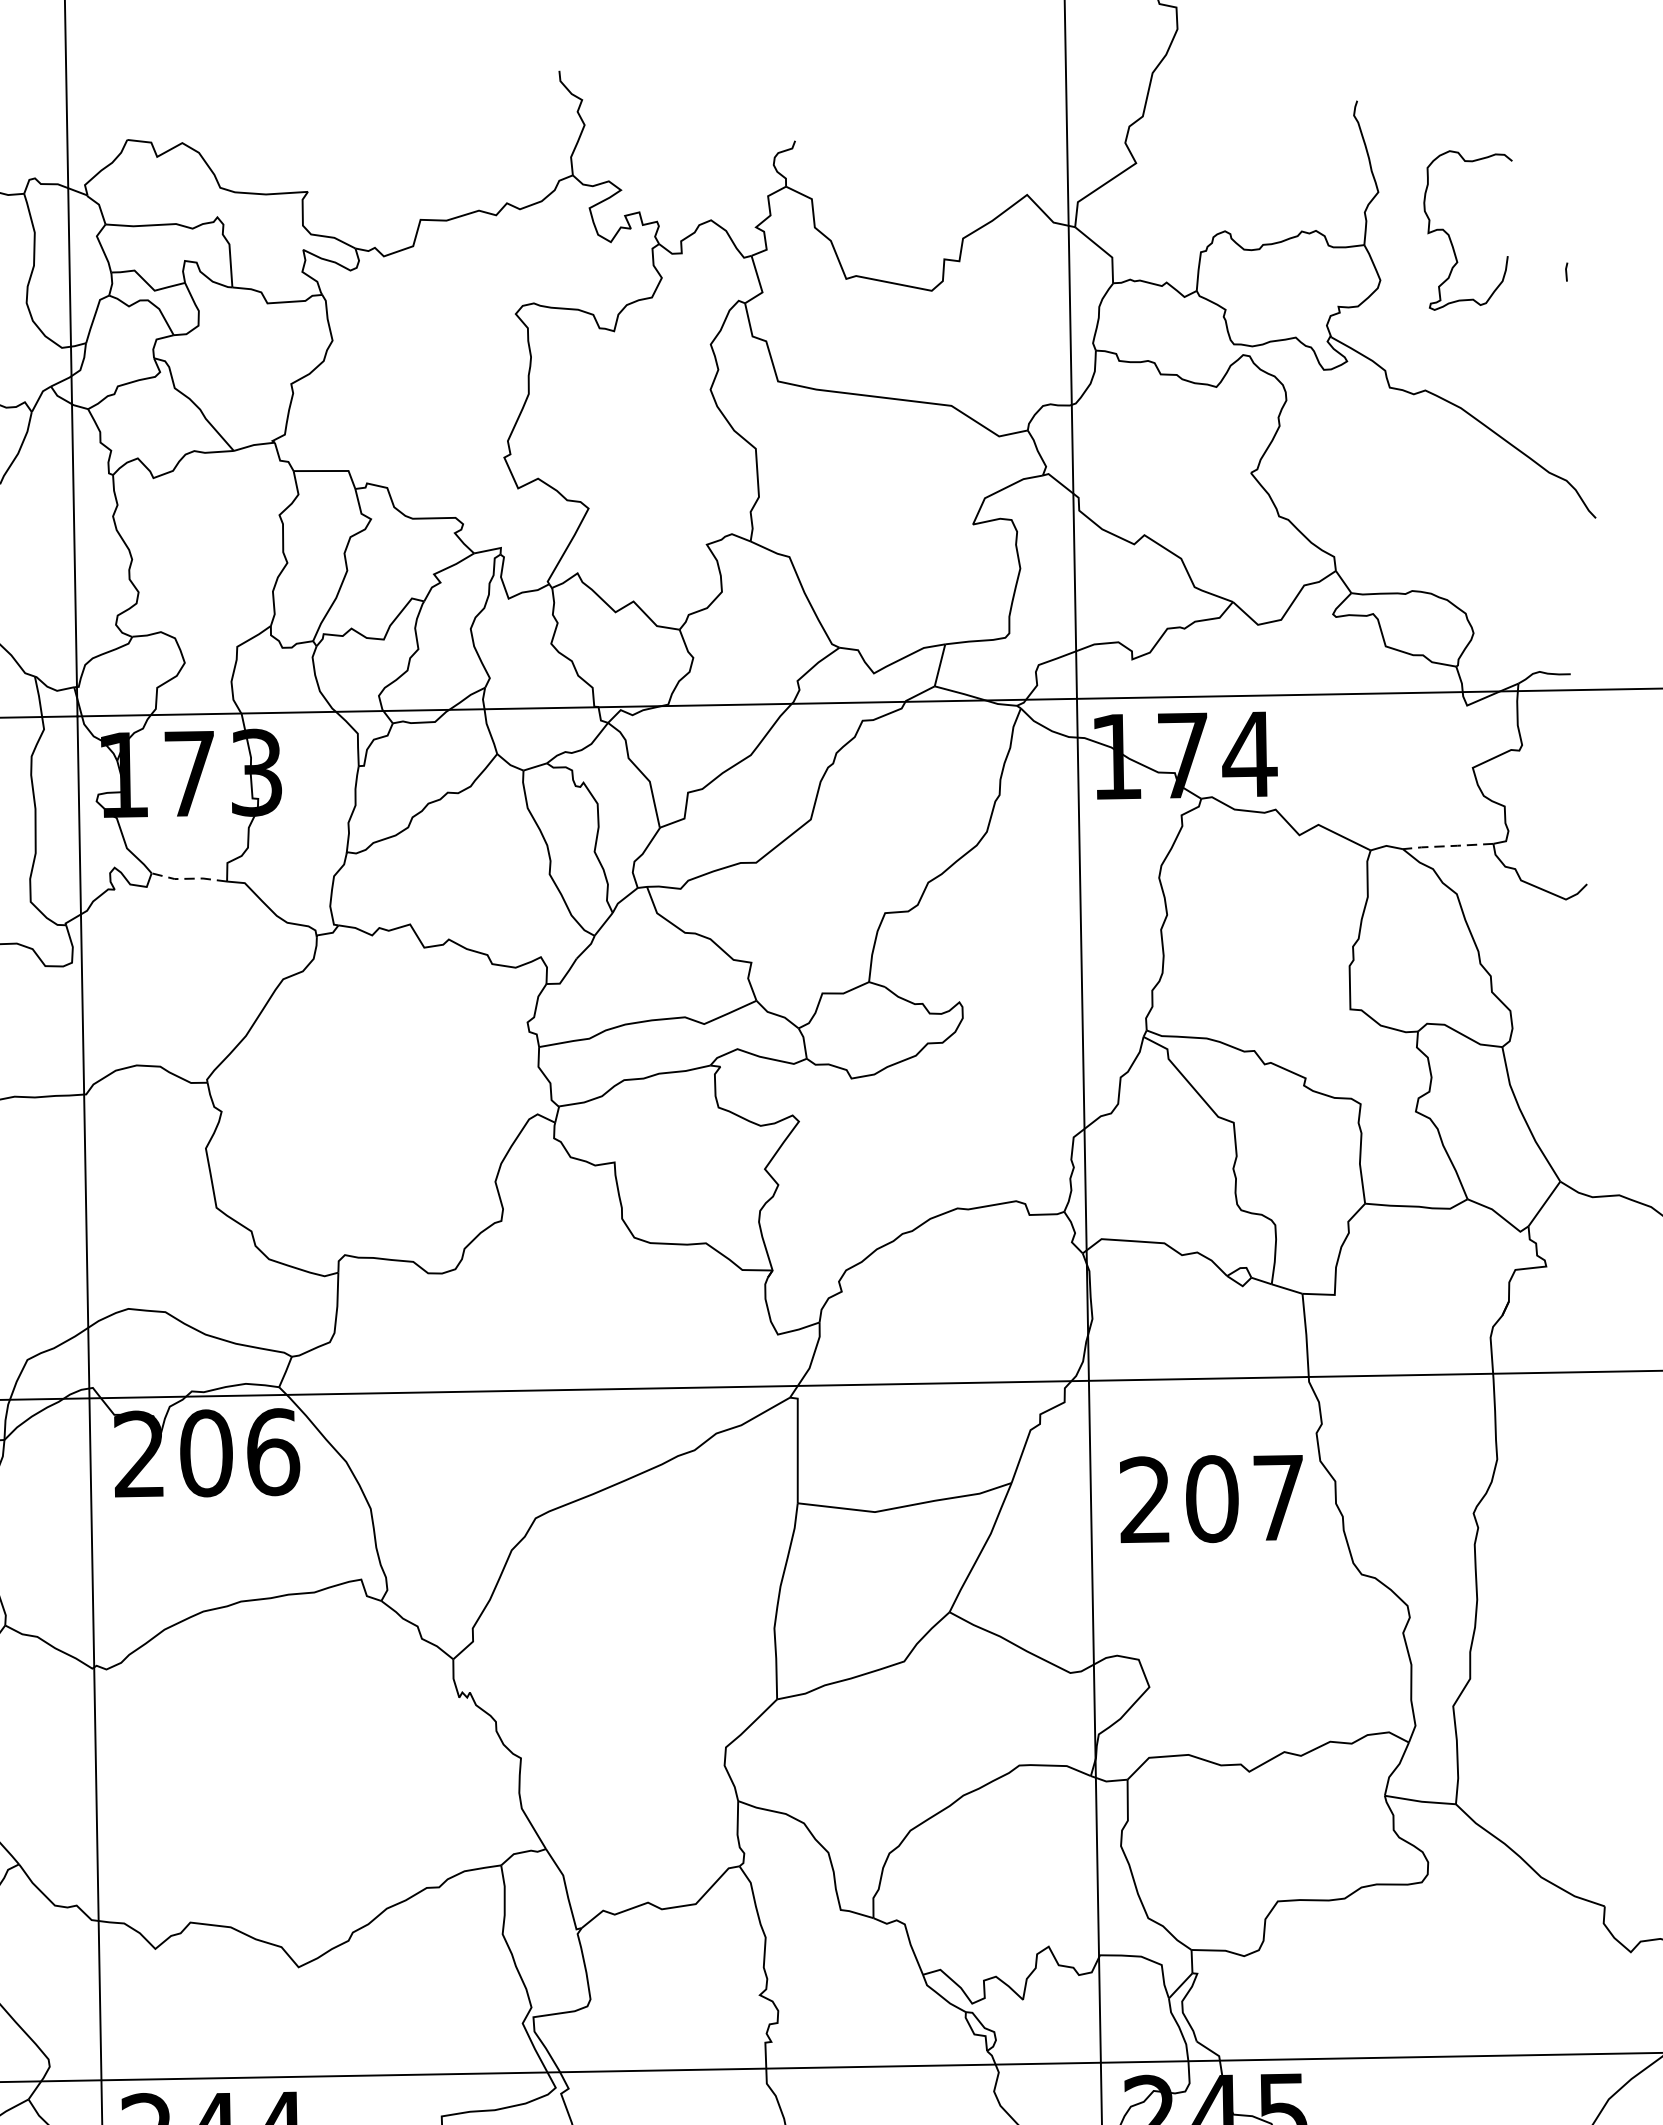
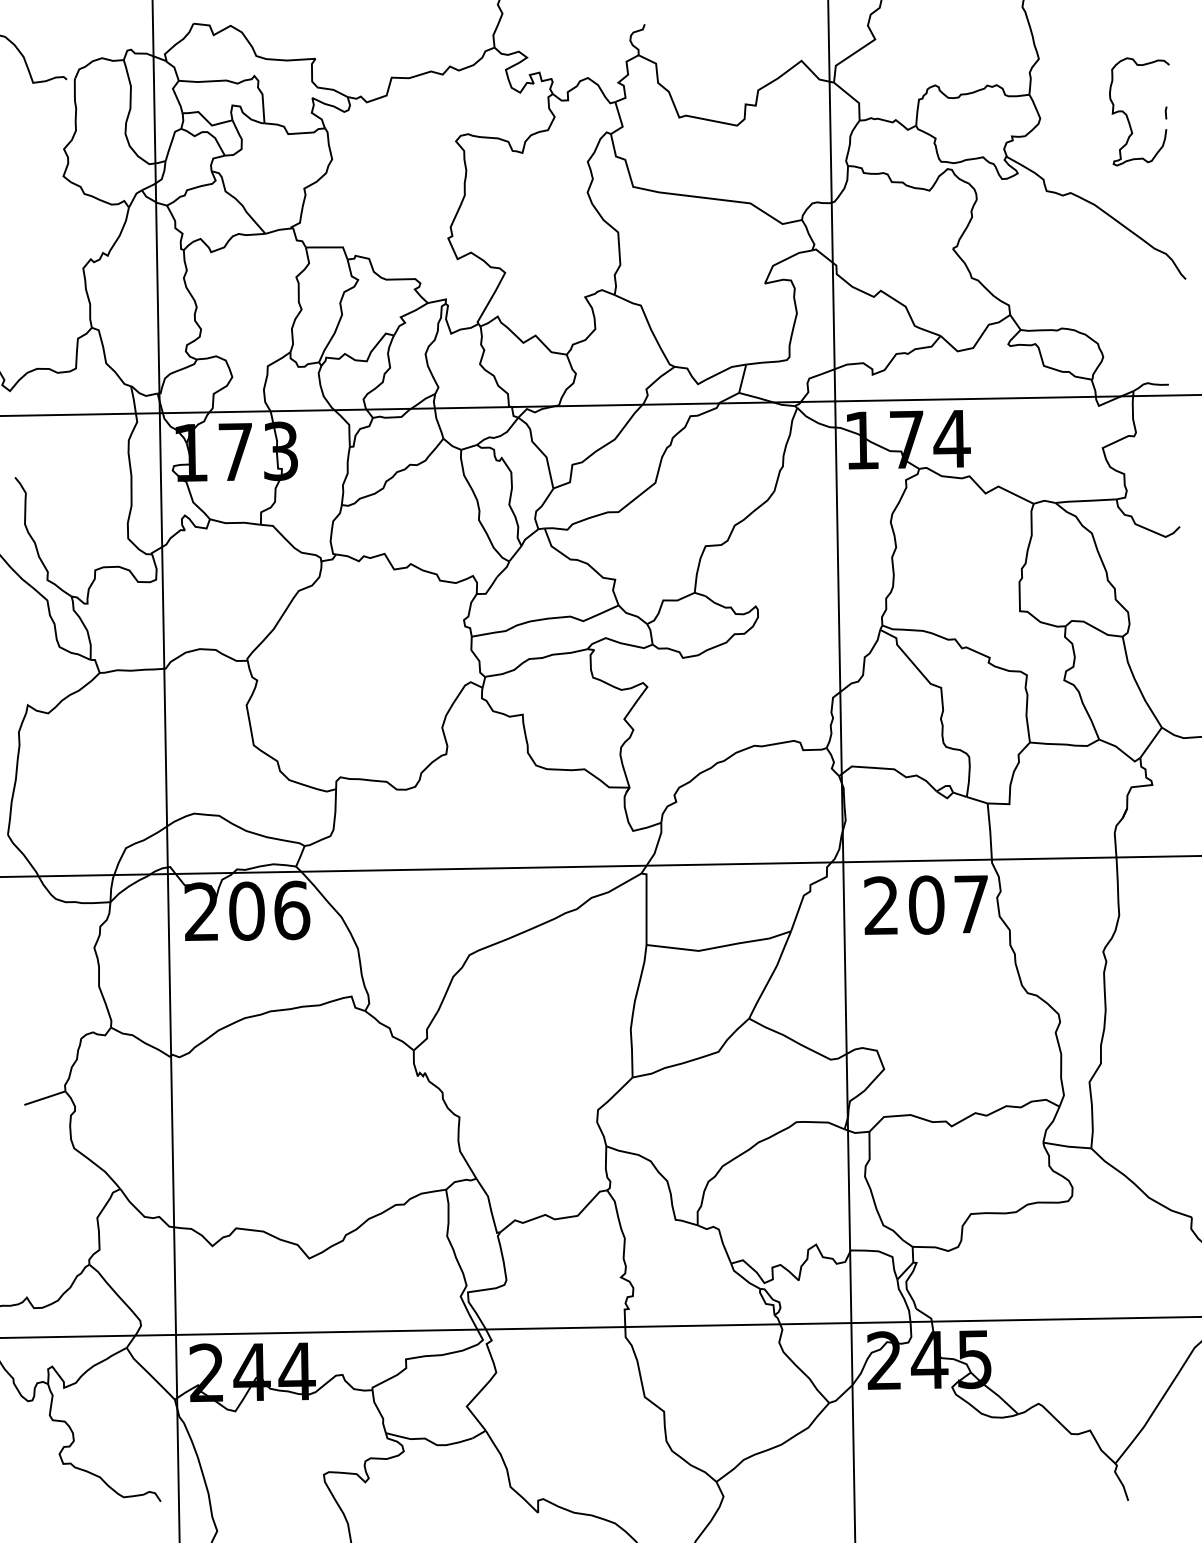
curve: (1450, 234) -> (1127, 114), moved
line: (1447, 845) -> (1085, 500), dashed -> solid
line: (189, 878) -> (235, 522), dashed -> solid
text: (1210, 1498) -> (925, 904), moved

